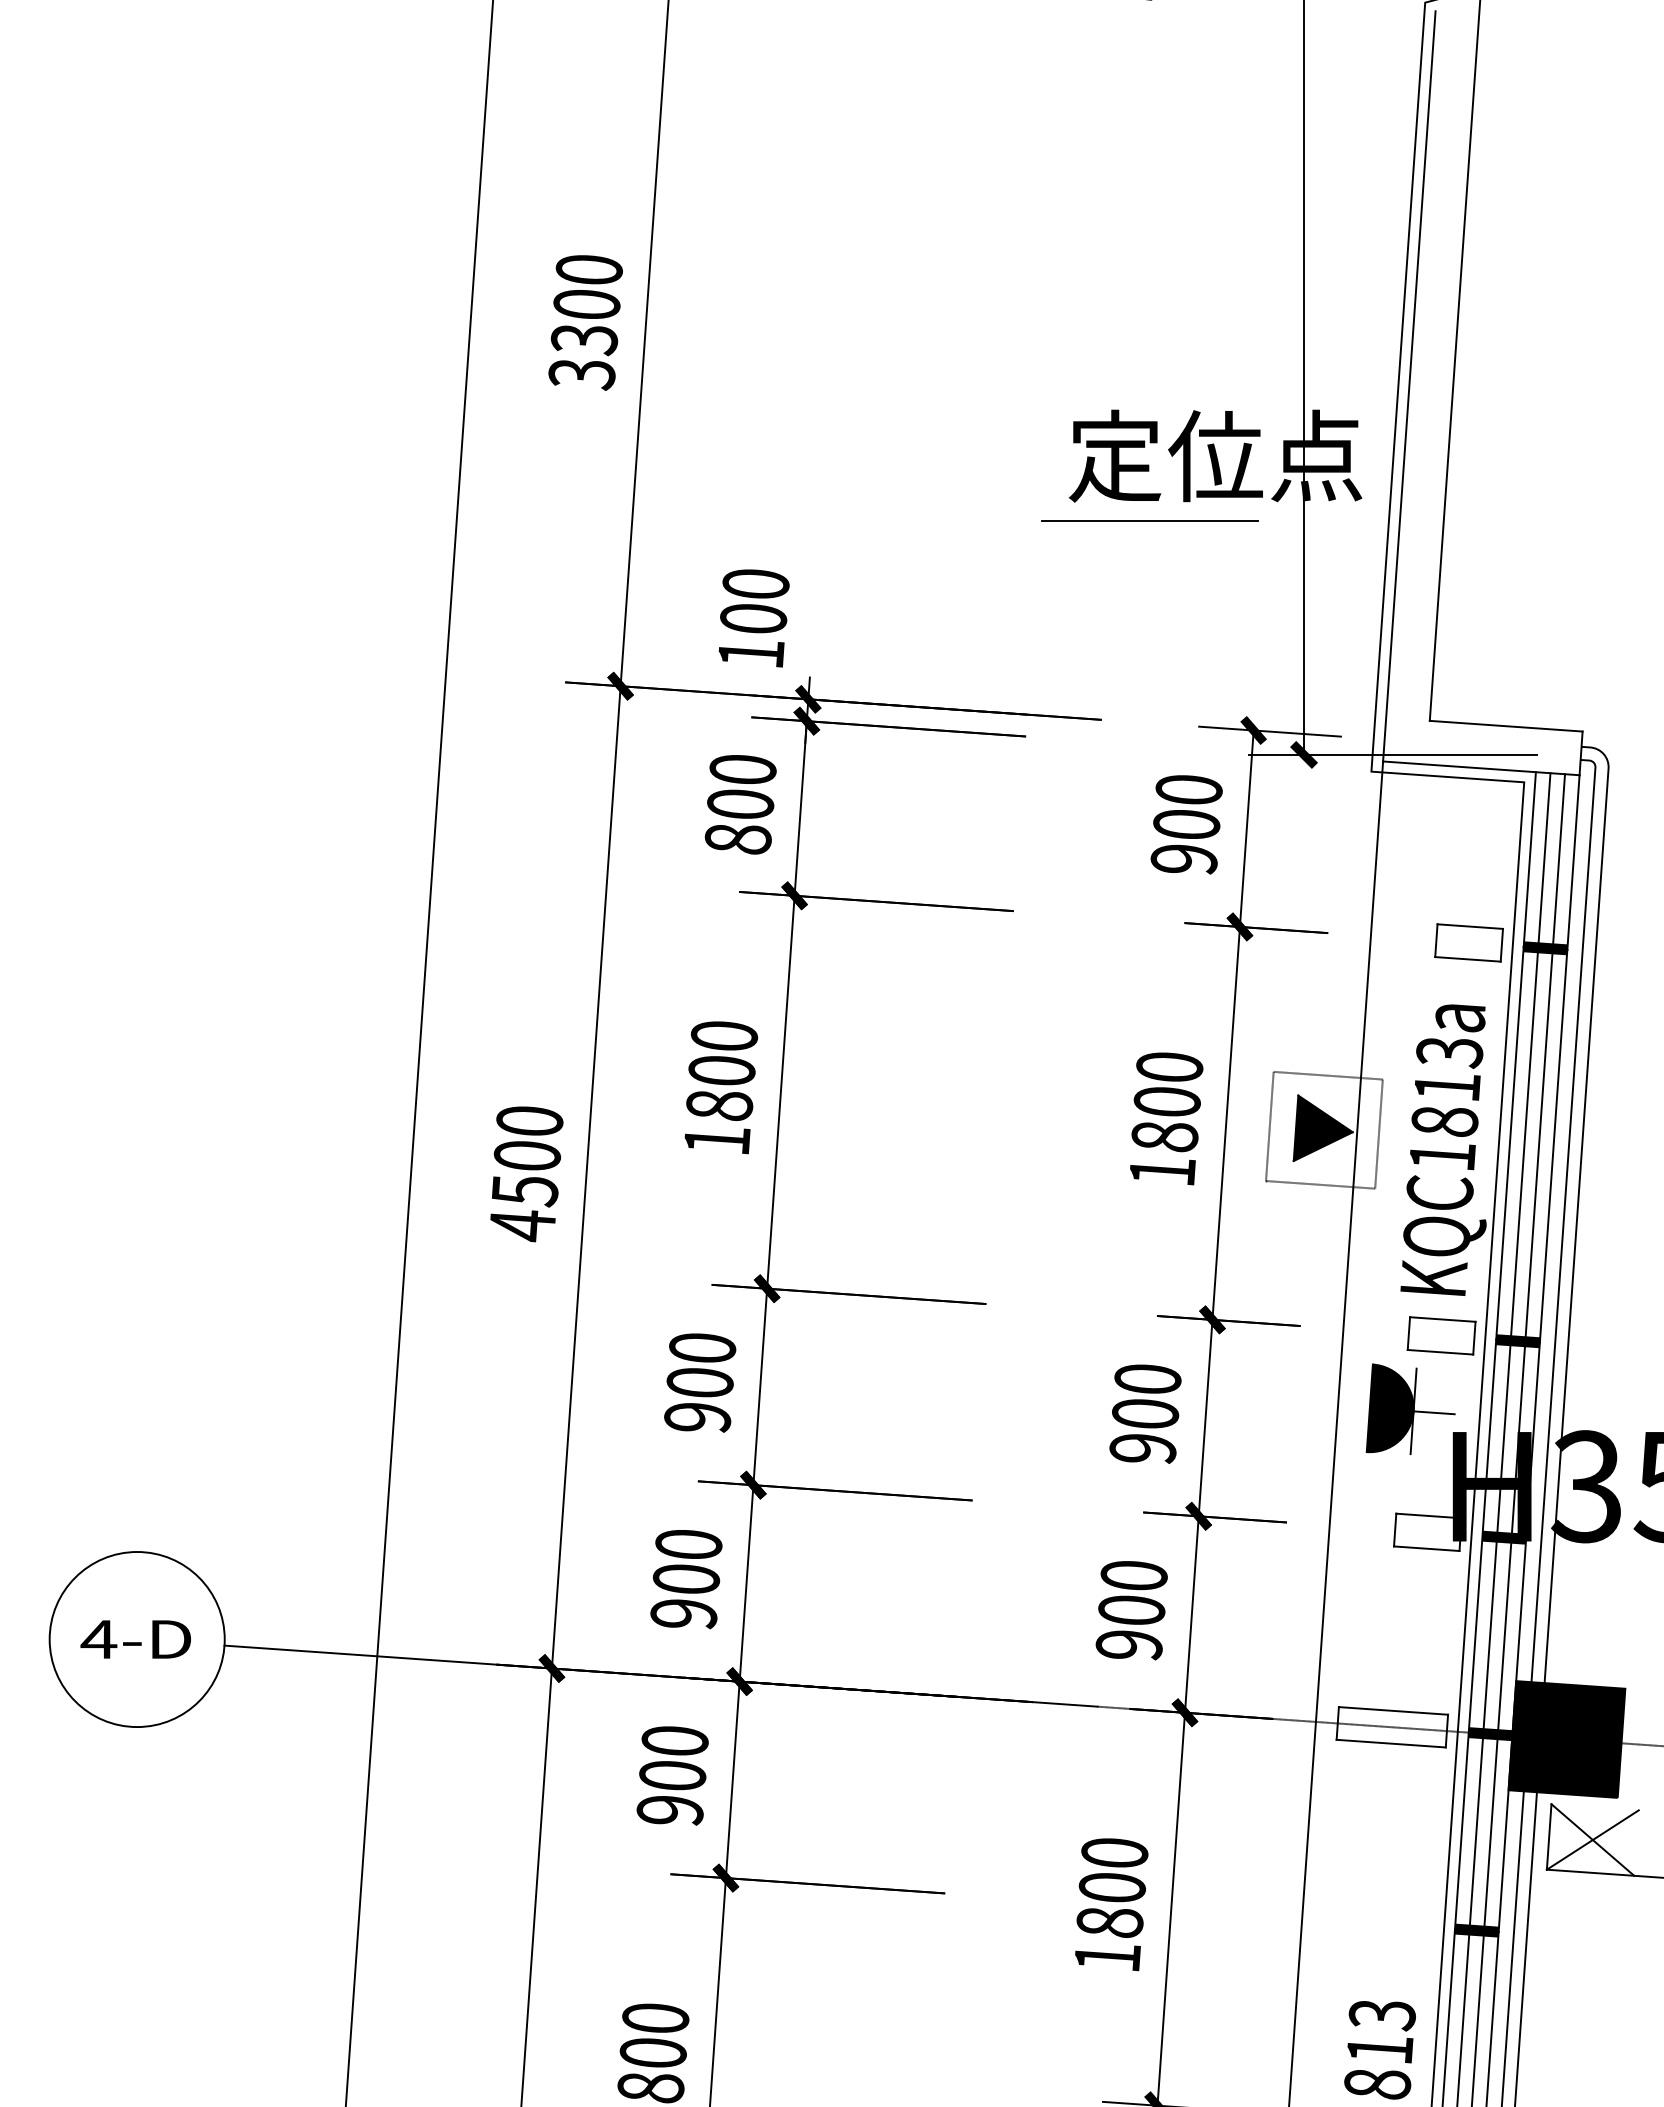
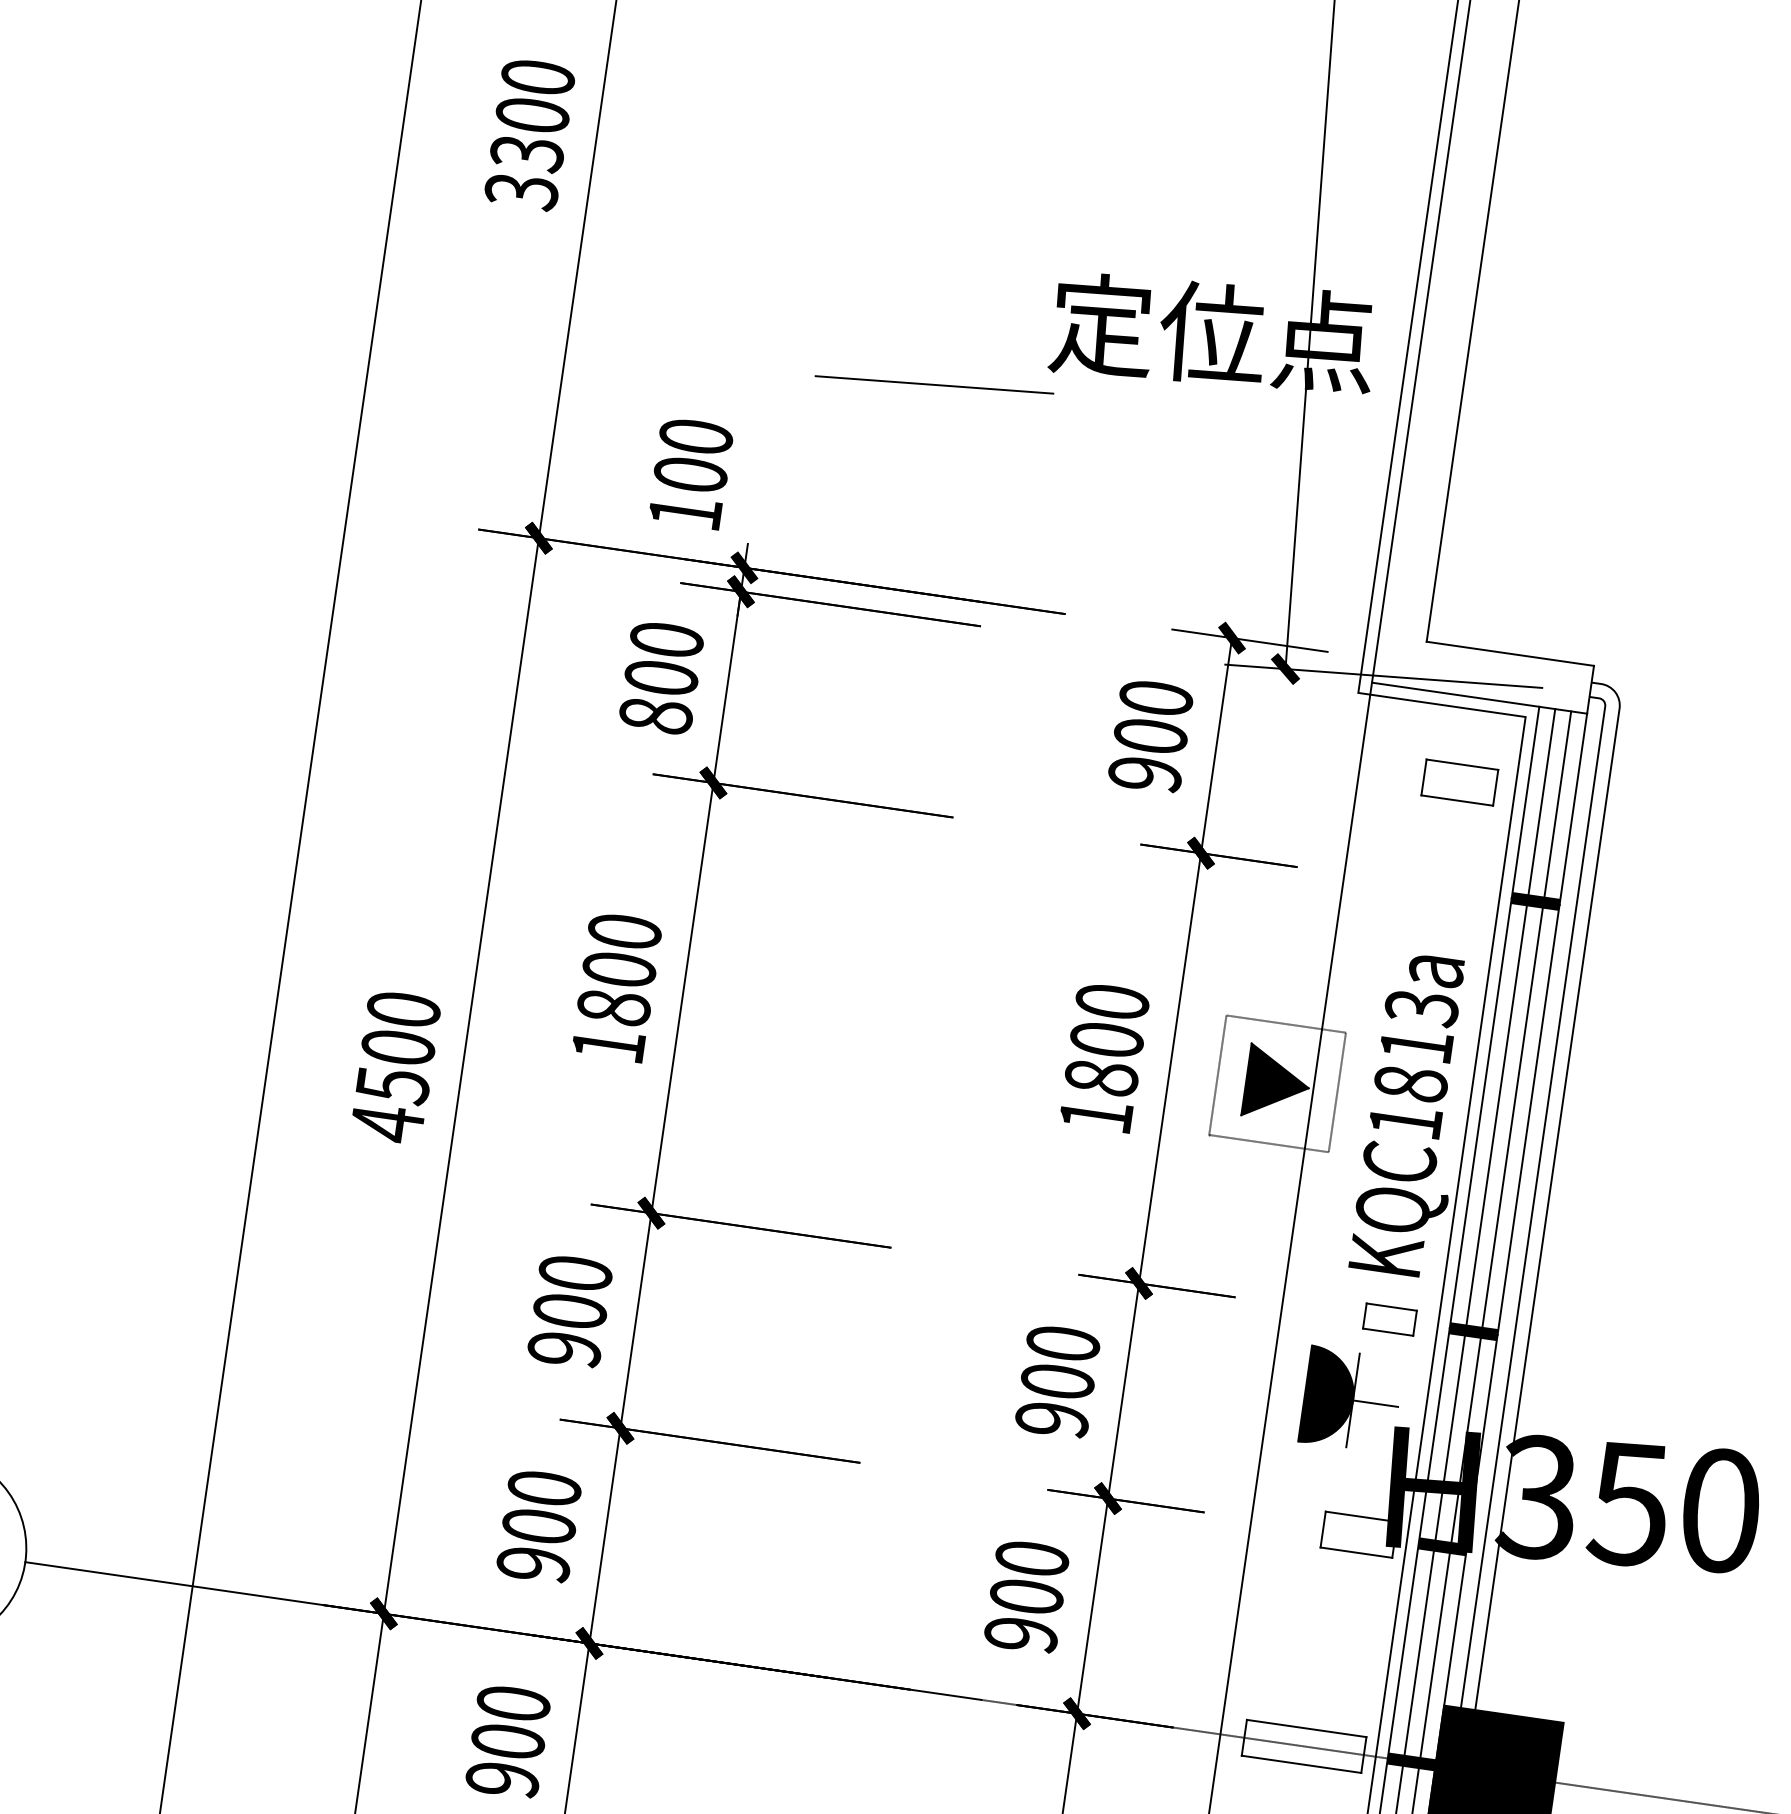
line: (1149, 520) -> (934, 383), moved
part: (1468, 942) -> (1459, 782), moved
part: (1441, 1335) -> (1389, 1319), size x0.7

